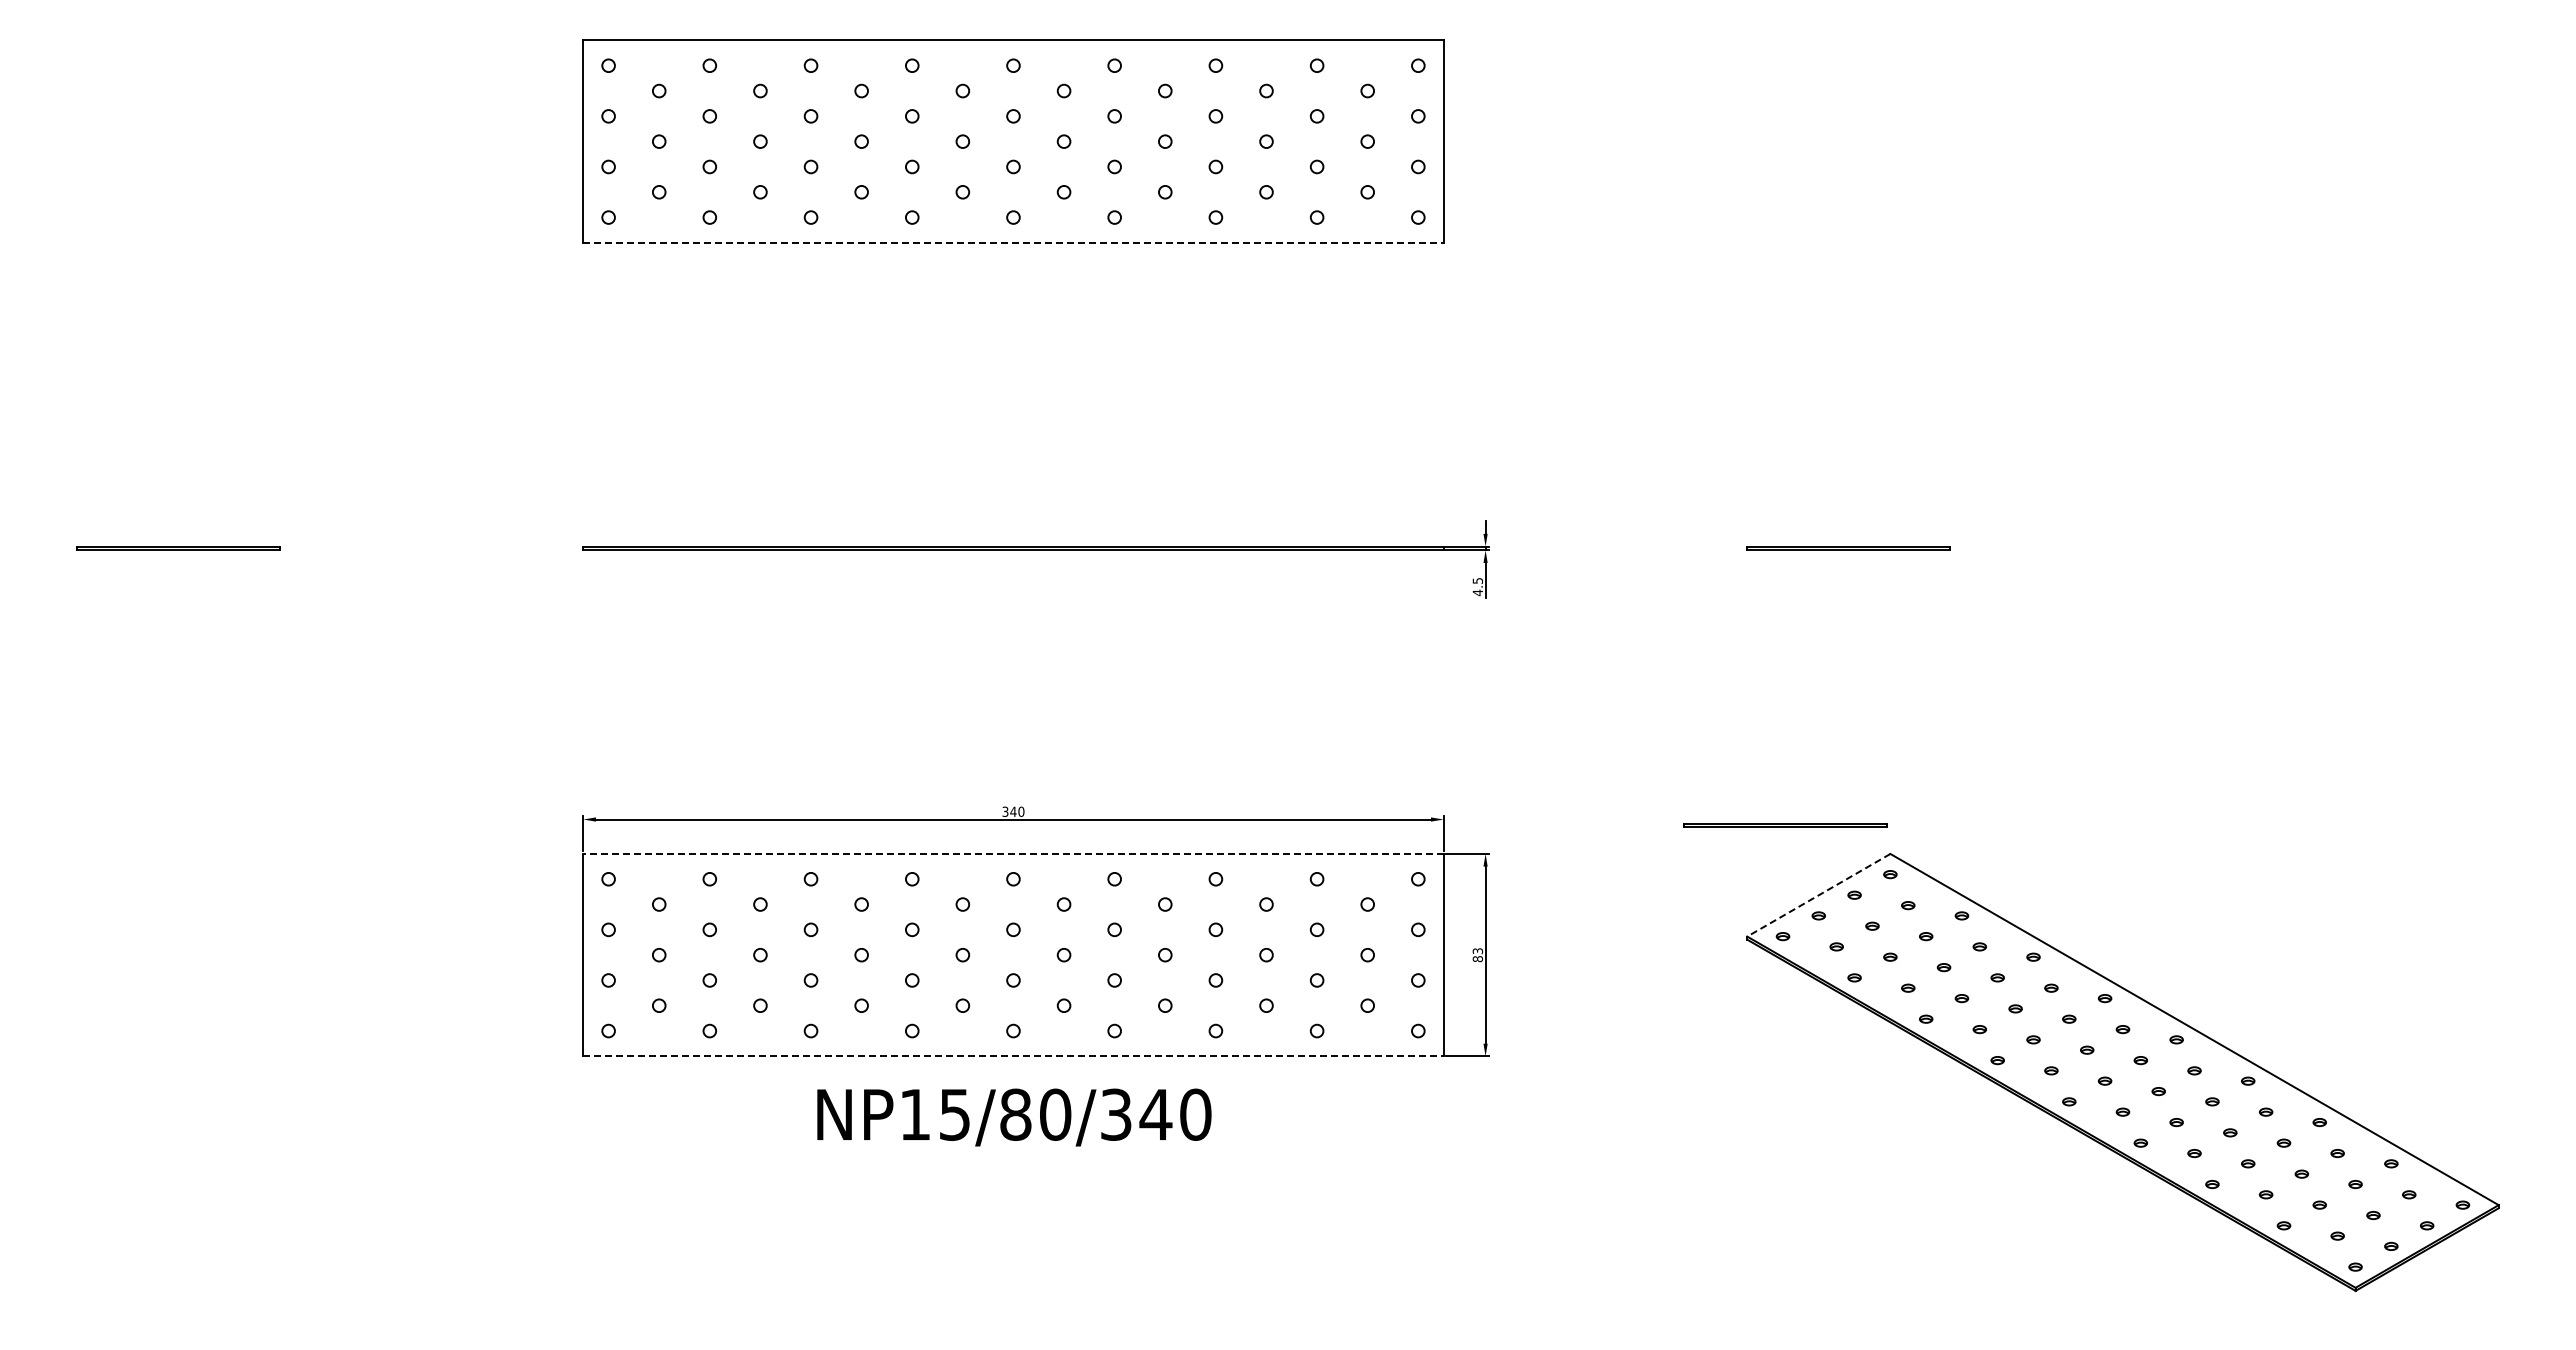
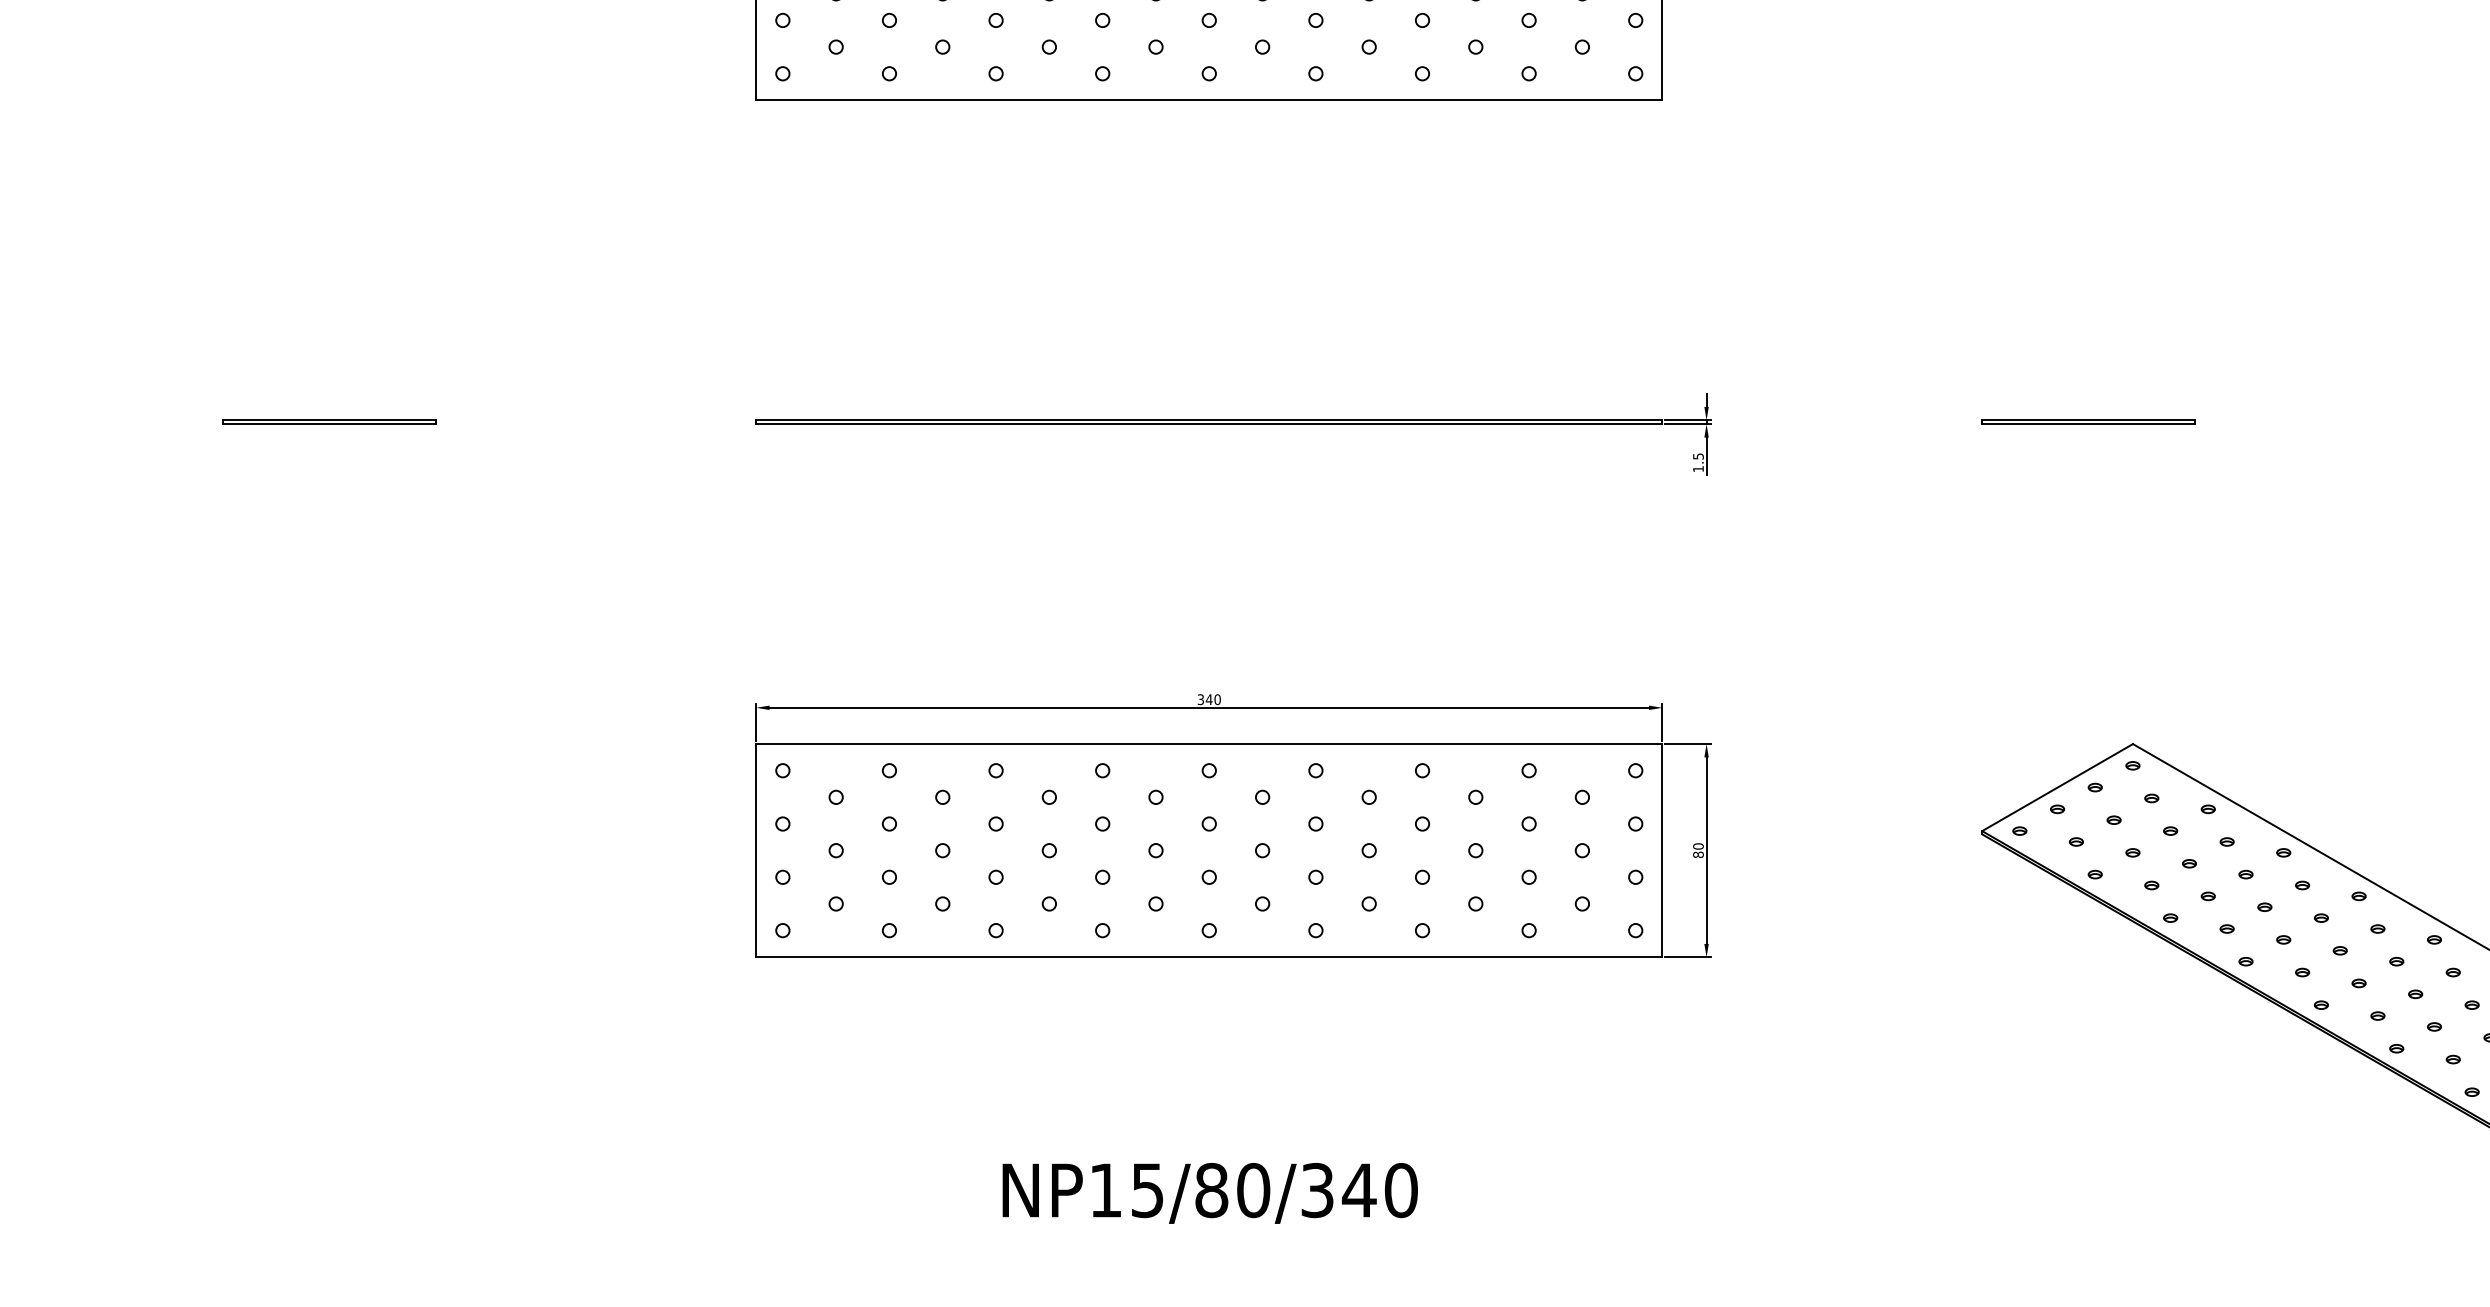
line: (1013, 242) -> (1209, 100), dashed -> solid
text: (1477, 592) -> (1698, 468), 4.5 -> 1.5
line: (1785, 824) -> (2022, 713), removed
line: (1012, 853) -> (1208, 743), dashed -> solid
line: (1818, 895) -> (2057, 787), dashed -> solid
text: (1477, 951) -> (1698, 846), 83 -> 80
line: (1013, 1056) -> (1209, 957), dashed -> solid
text: (1014, 1117) -> (1210, 1193), moved

